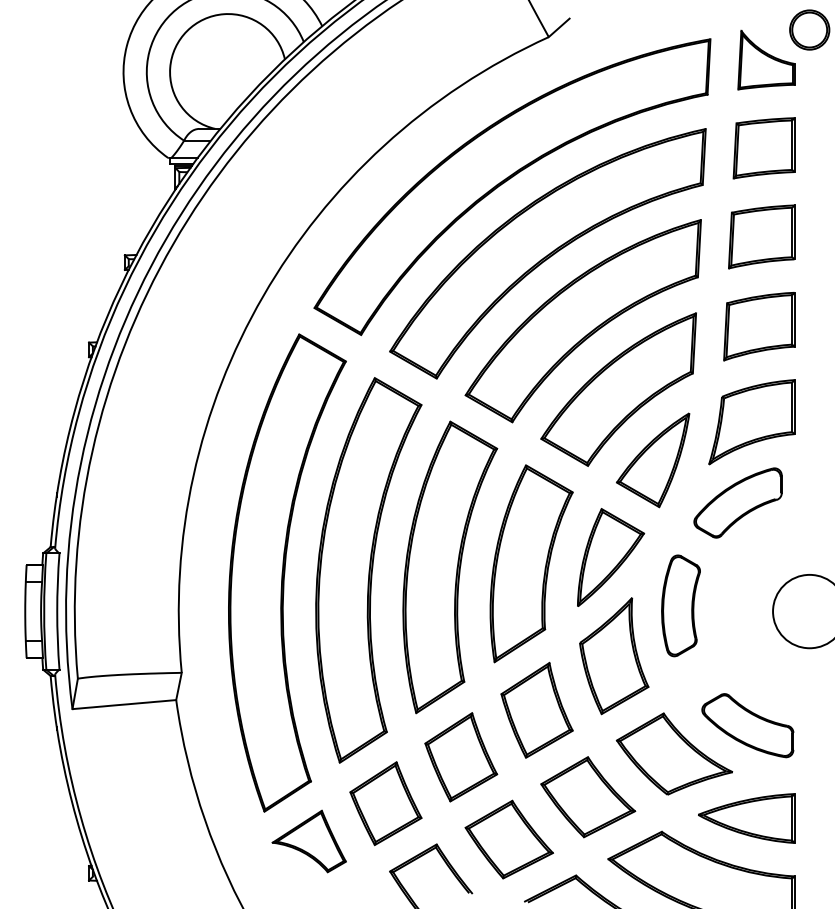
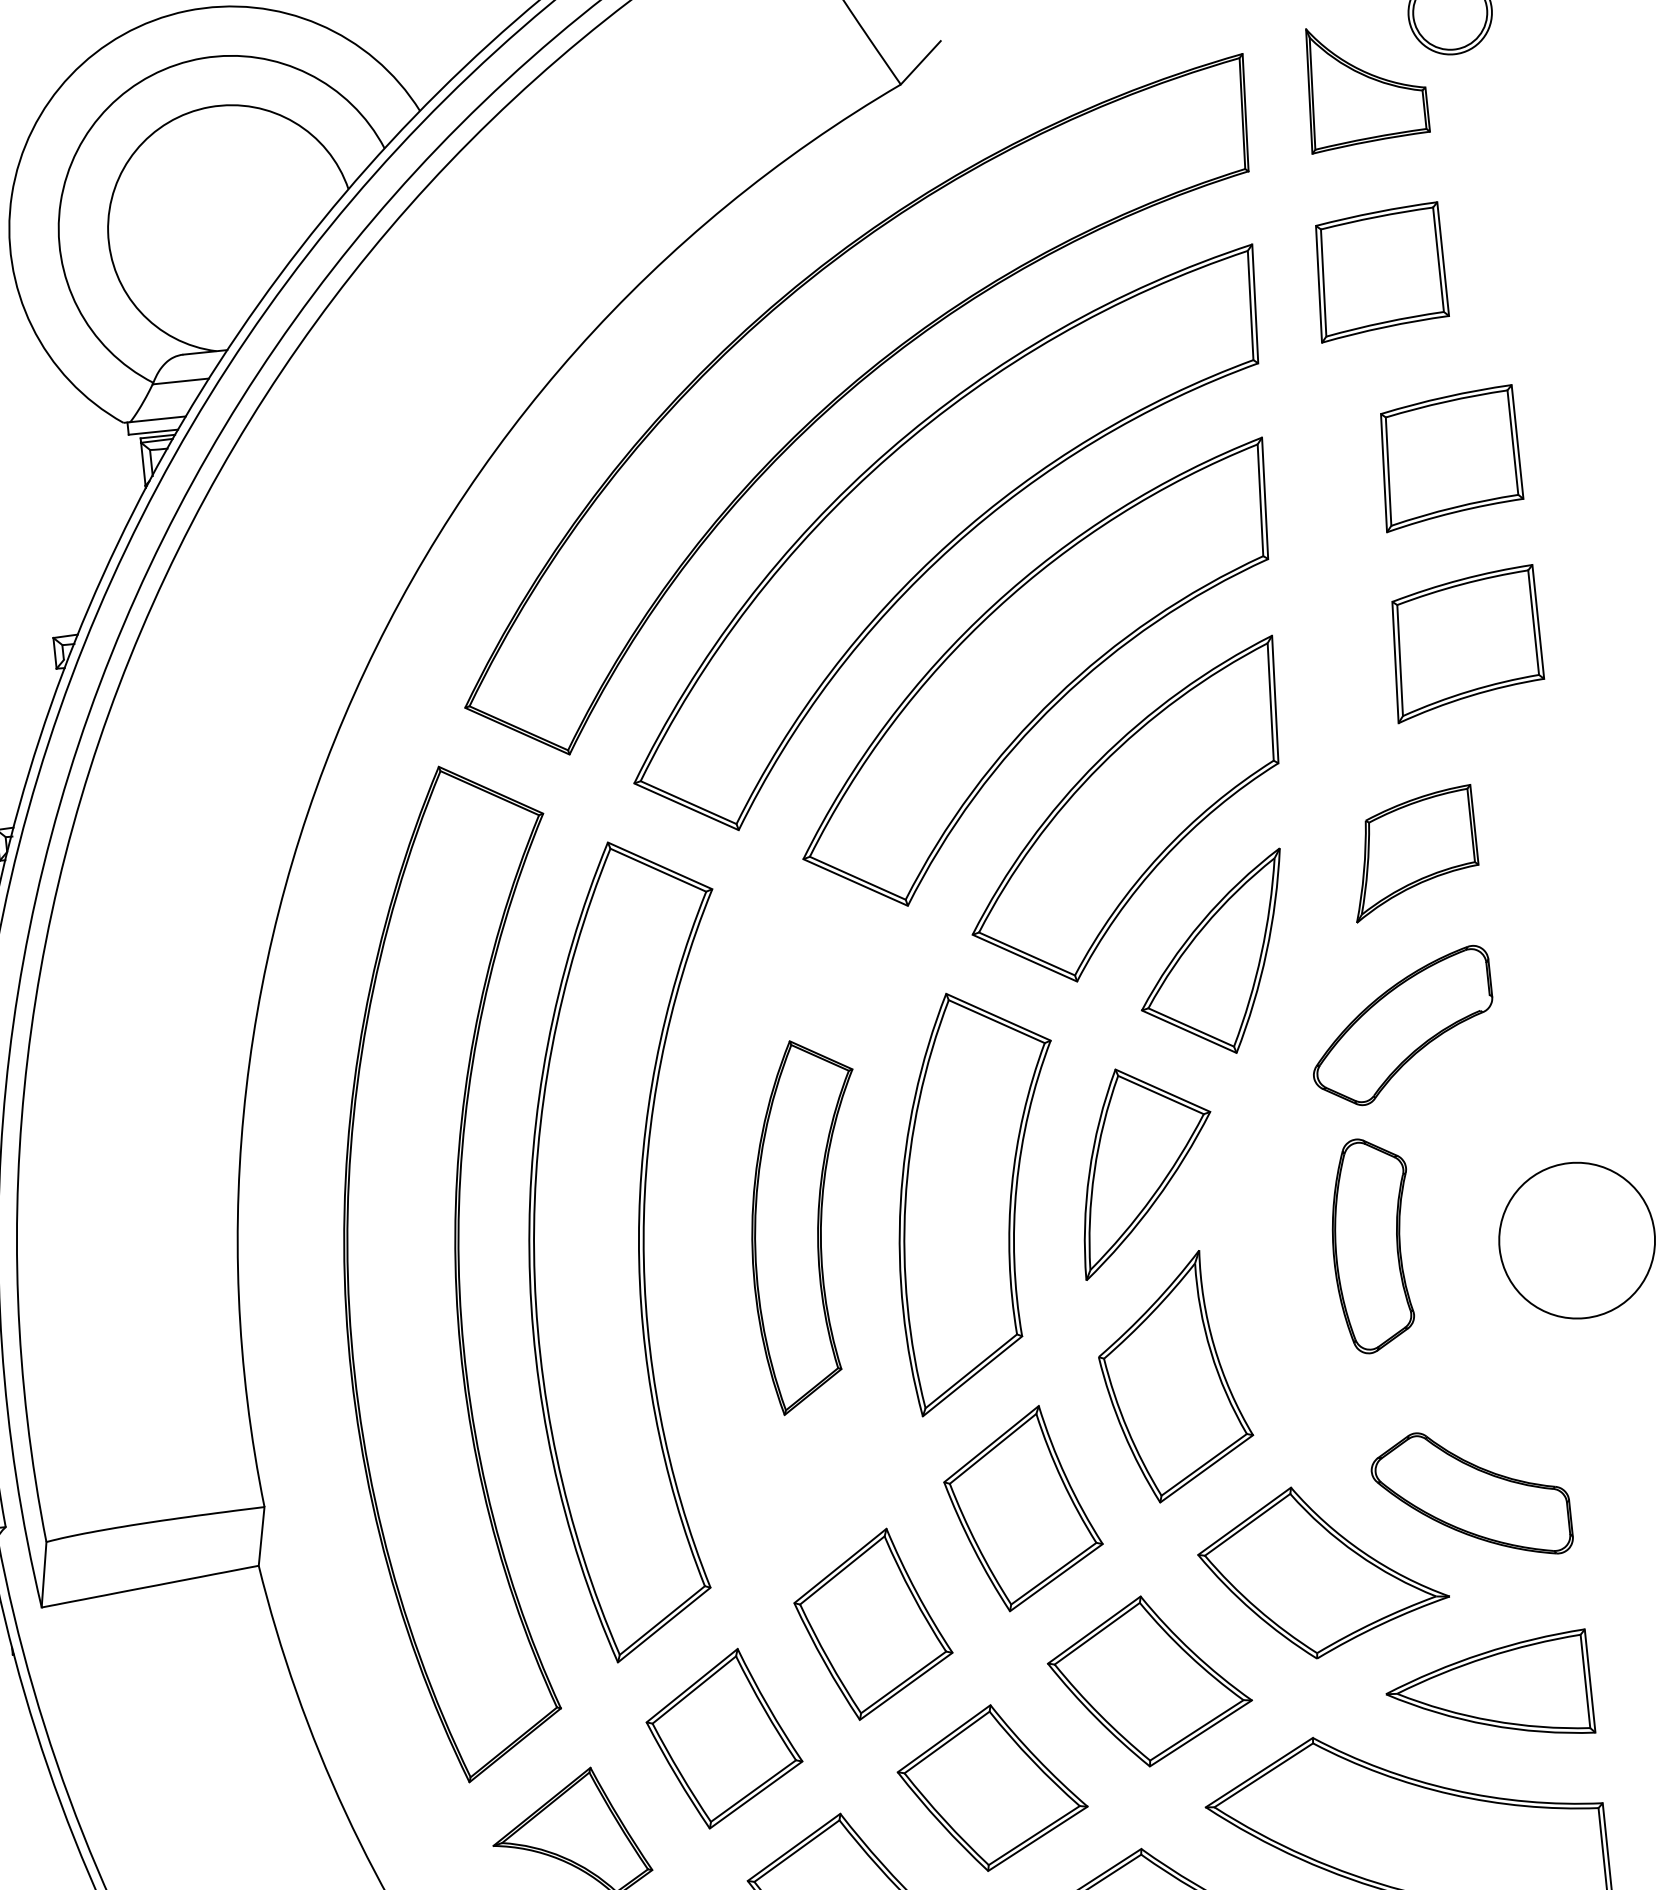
part: (761, 236) -> (1448, 457), moved
part: (759, 326) -> (1465, 643), moved
part: (751, 422) -> (1412, 854), size x0.7
part: (450, 567) -> (808, 1225), size x0.6
part: (680, 605) -> (1372, 1244), moved

